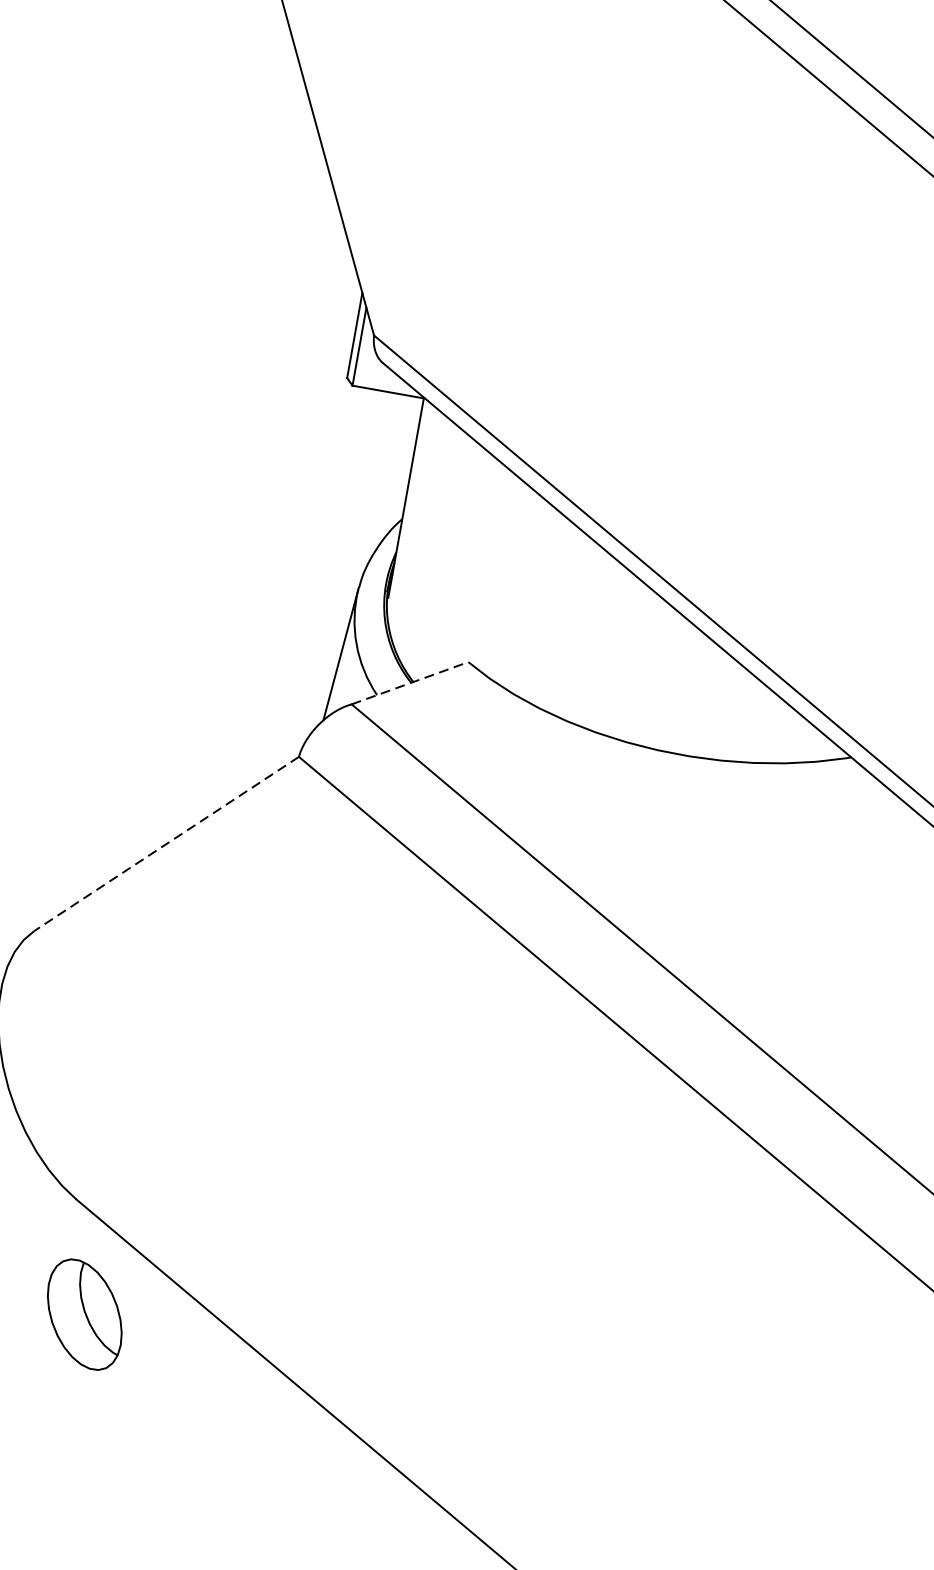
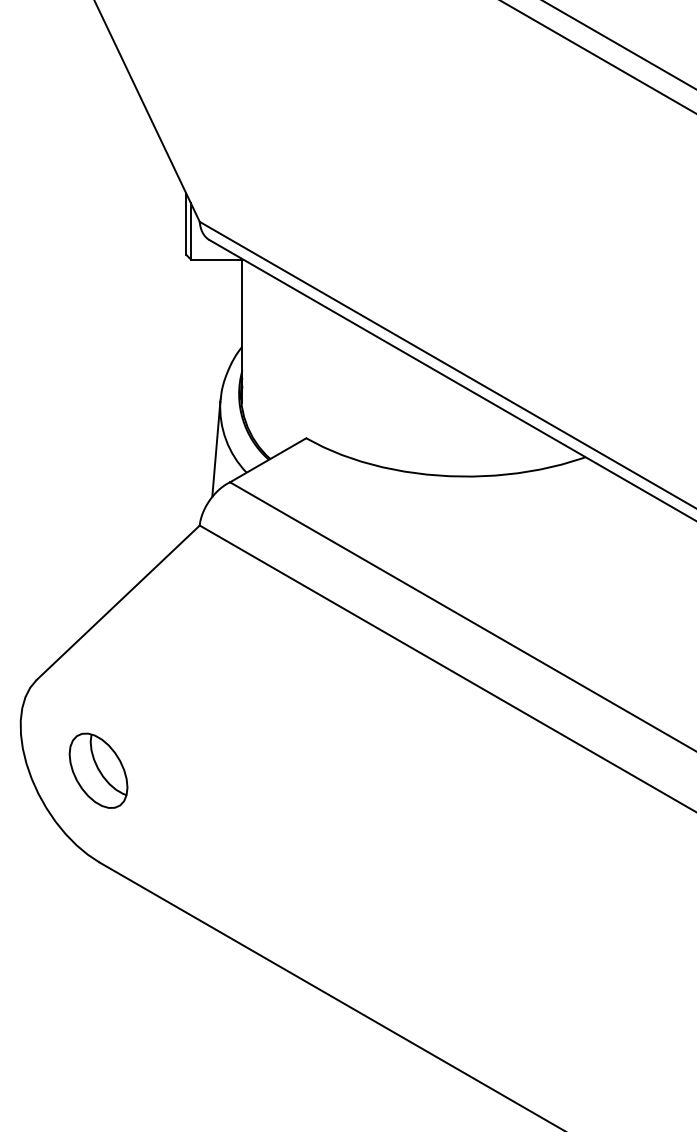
line: (410, 683) -> (268, 460), dashed -> solid
line: (165, 844) -> (117, 603), dashed -> solid
part: (84, 1314) -> (98, 770), moved

